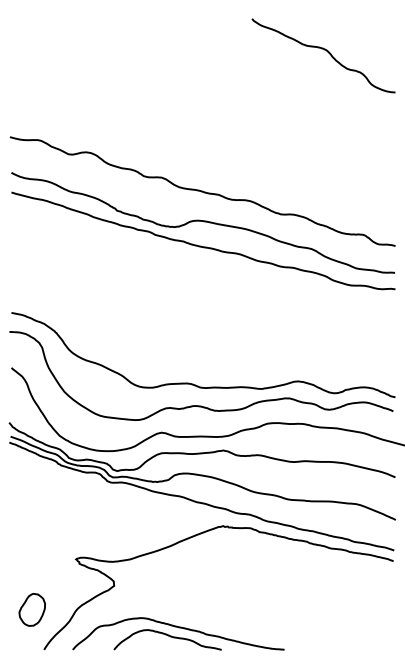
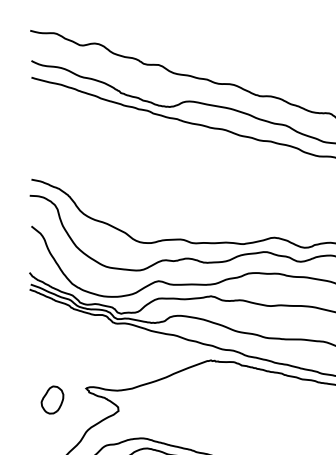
part: (31, 609) -> (51, 399), moved

